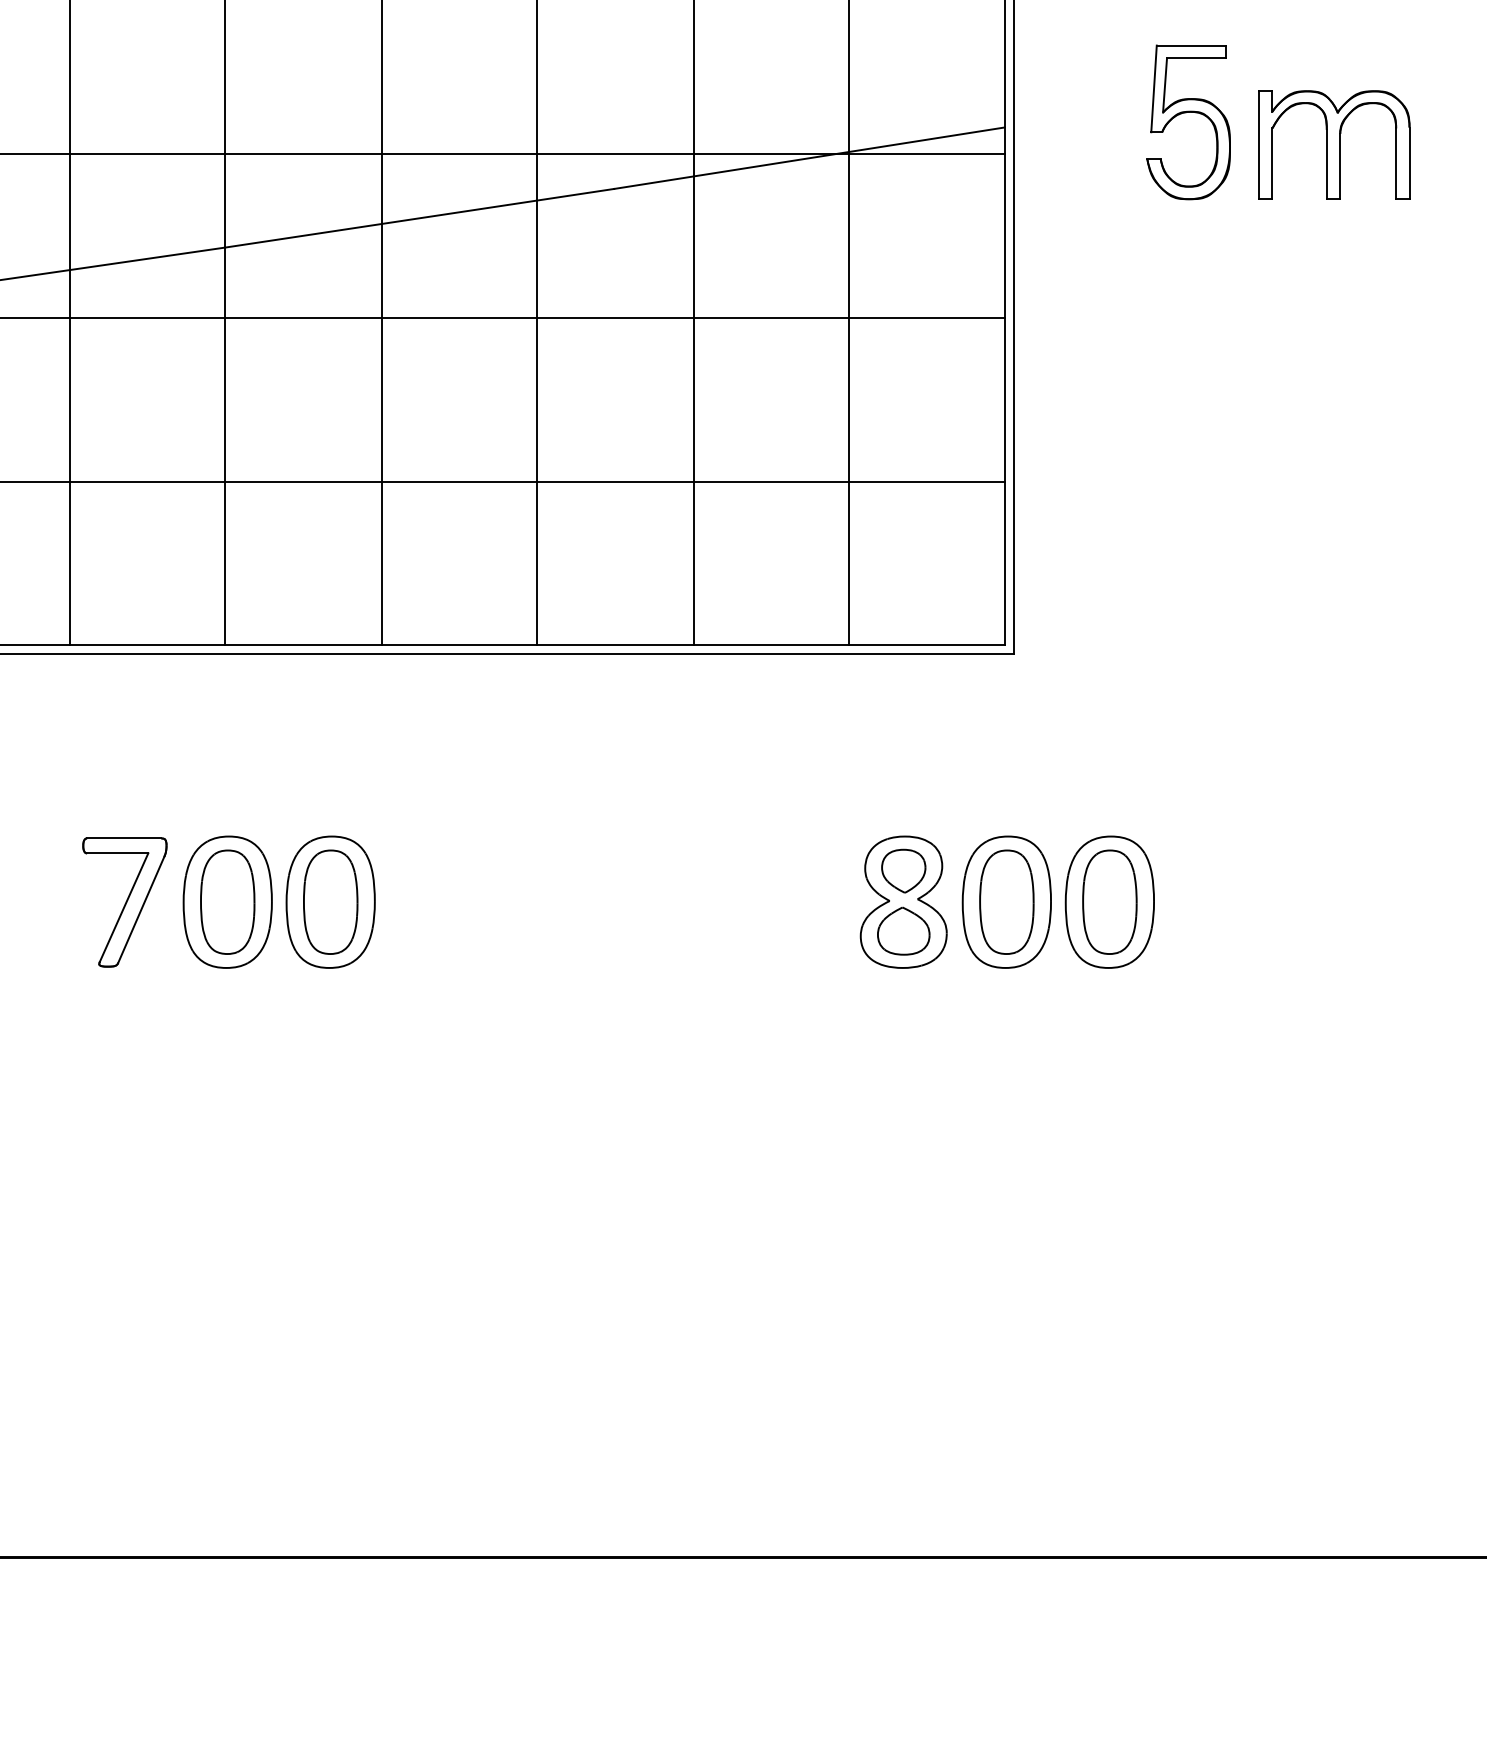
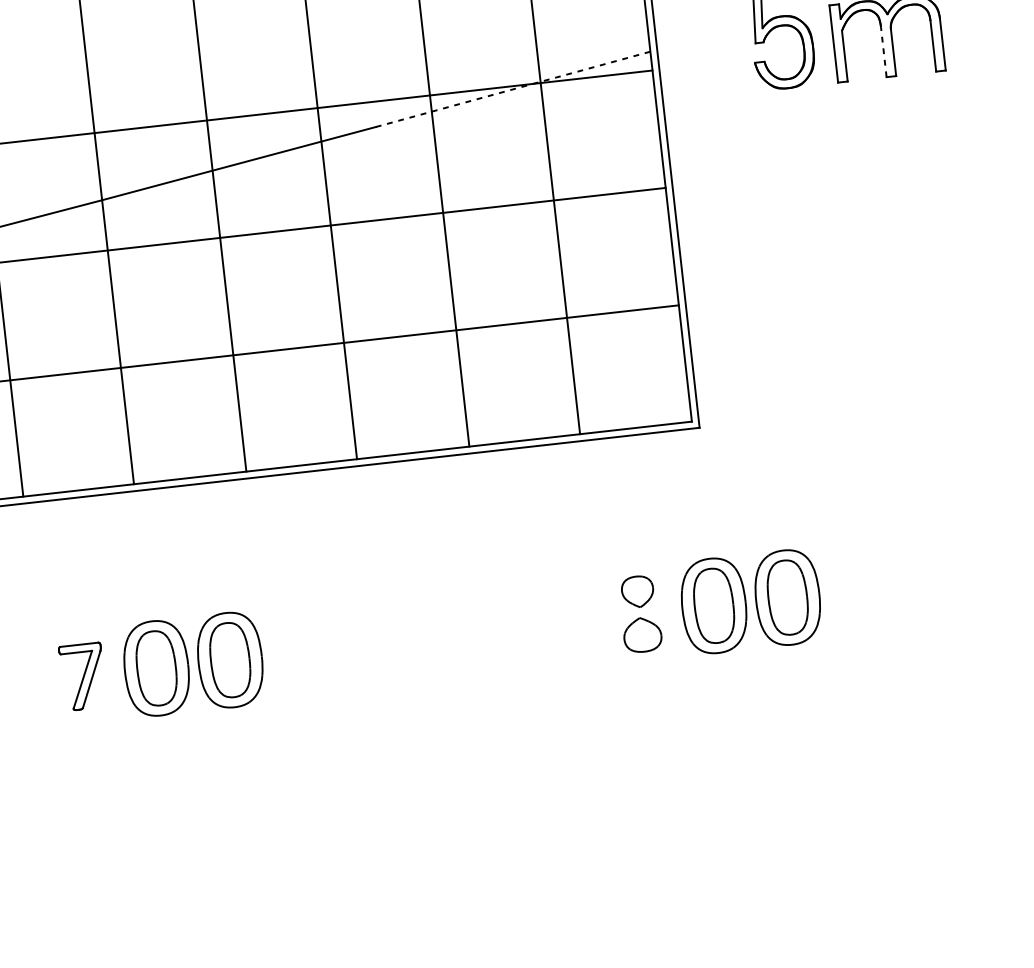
line: (809, 158) -> (513, 89), solid -> dashed
line: (1326, 164) -> (883, 52), solid -> dashed
part: (903, 901) -> (640, 613), removed
part: (124, 902) -> (82, 676), size x0.7

